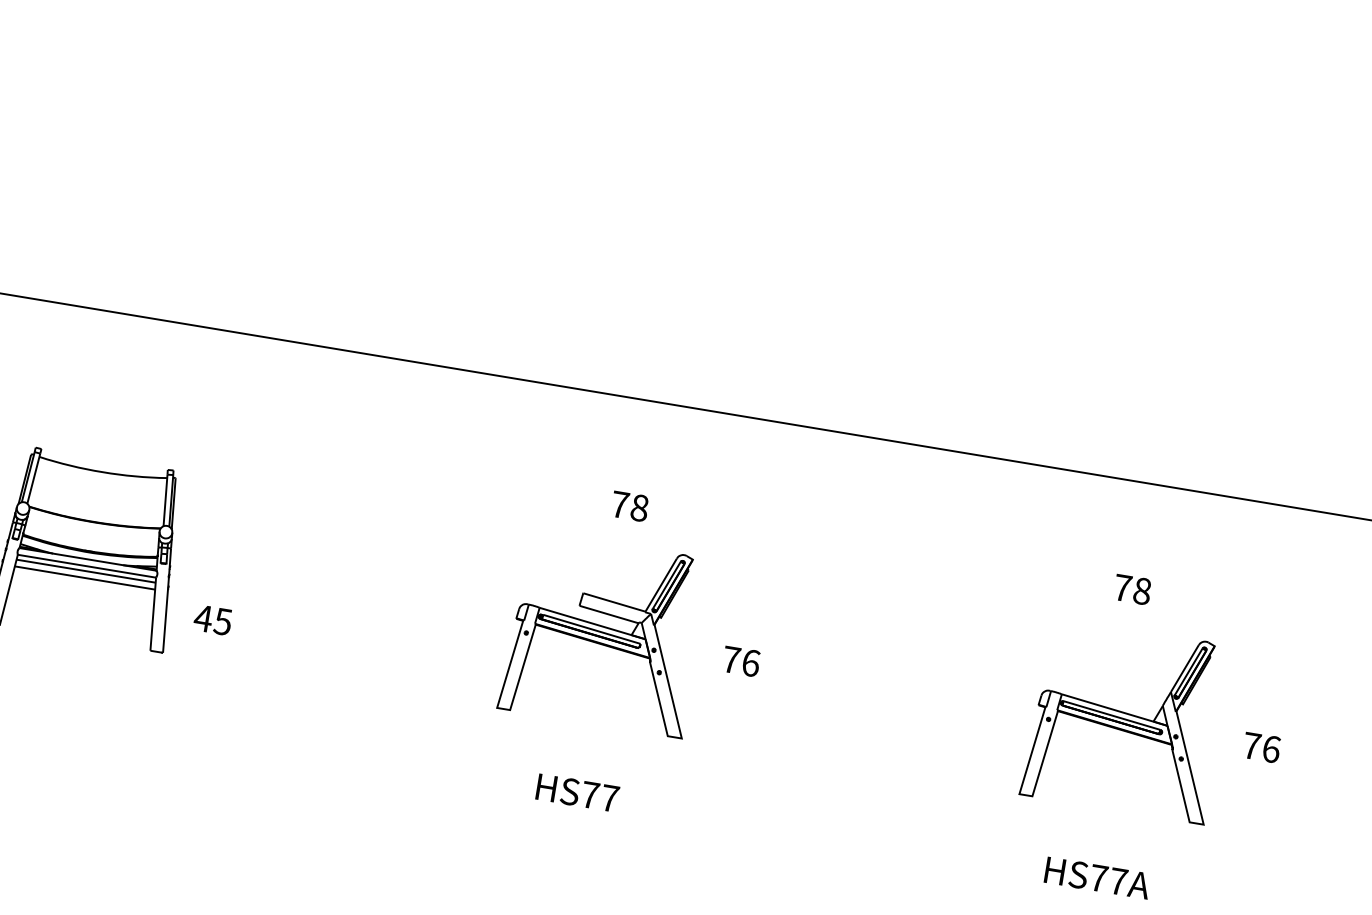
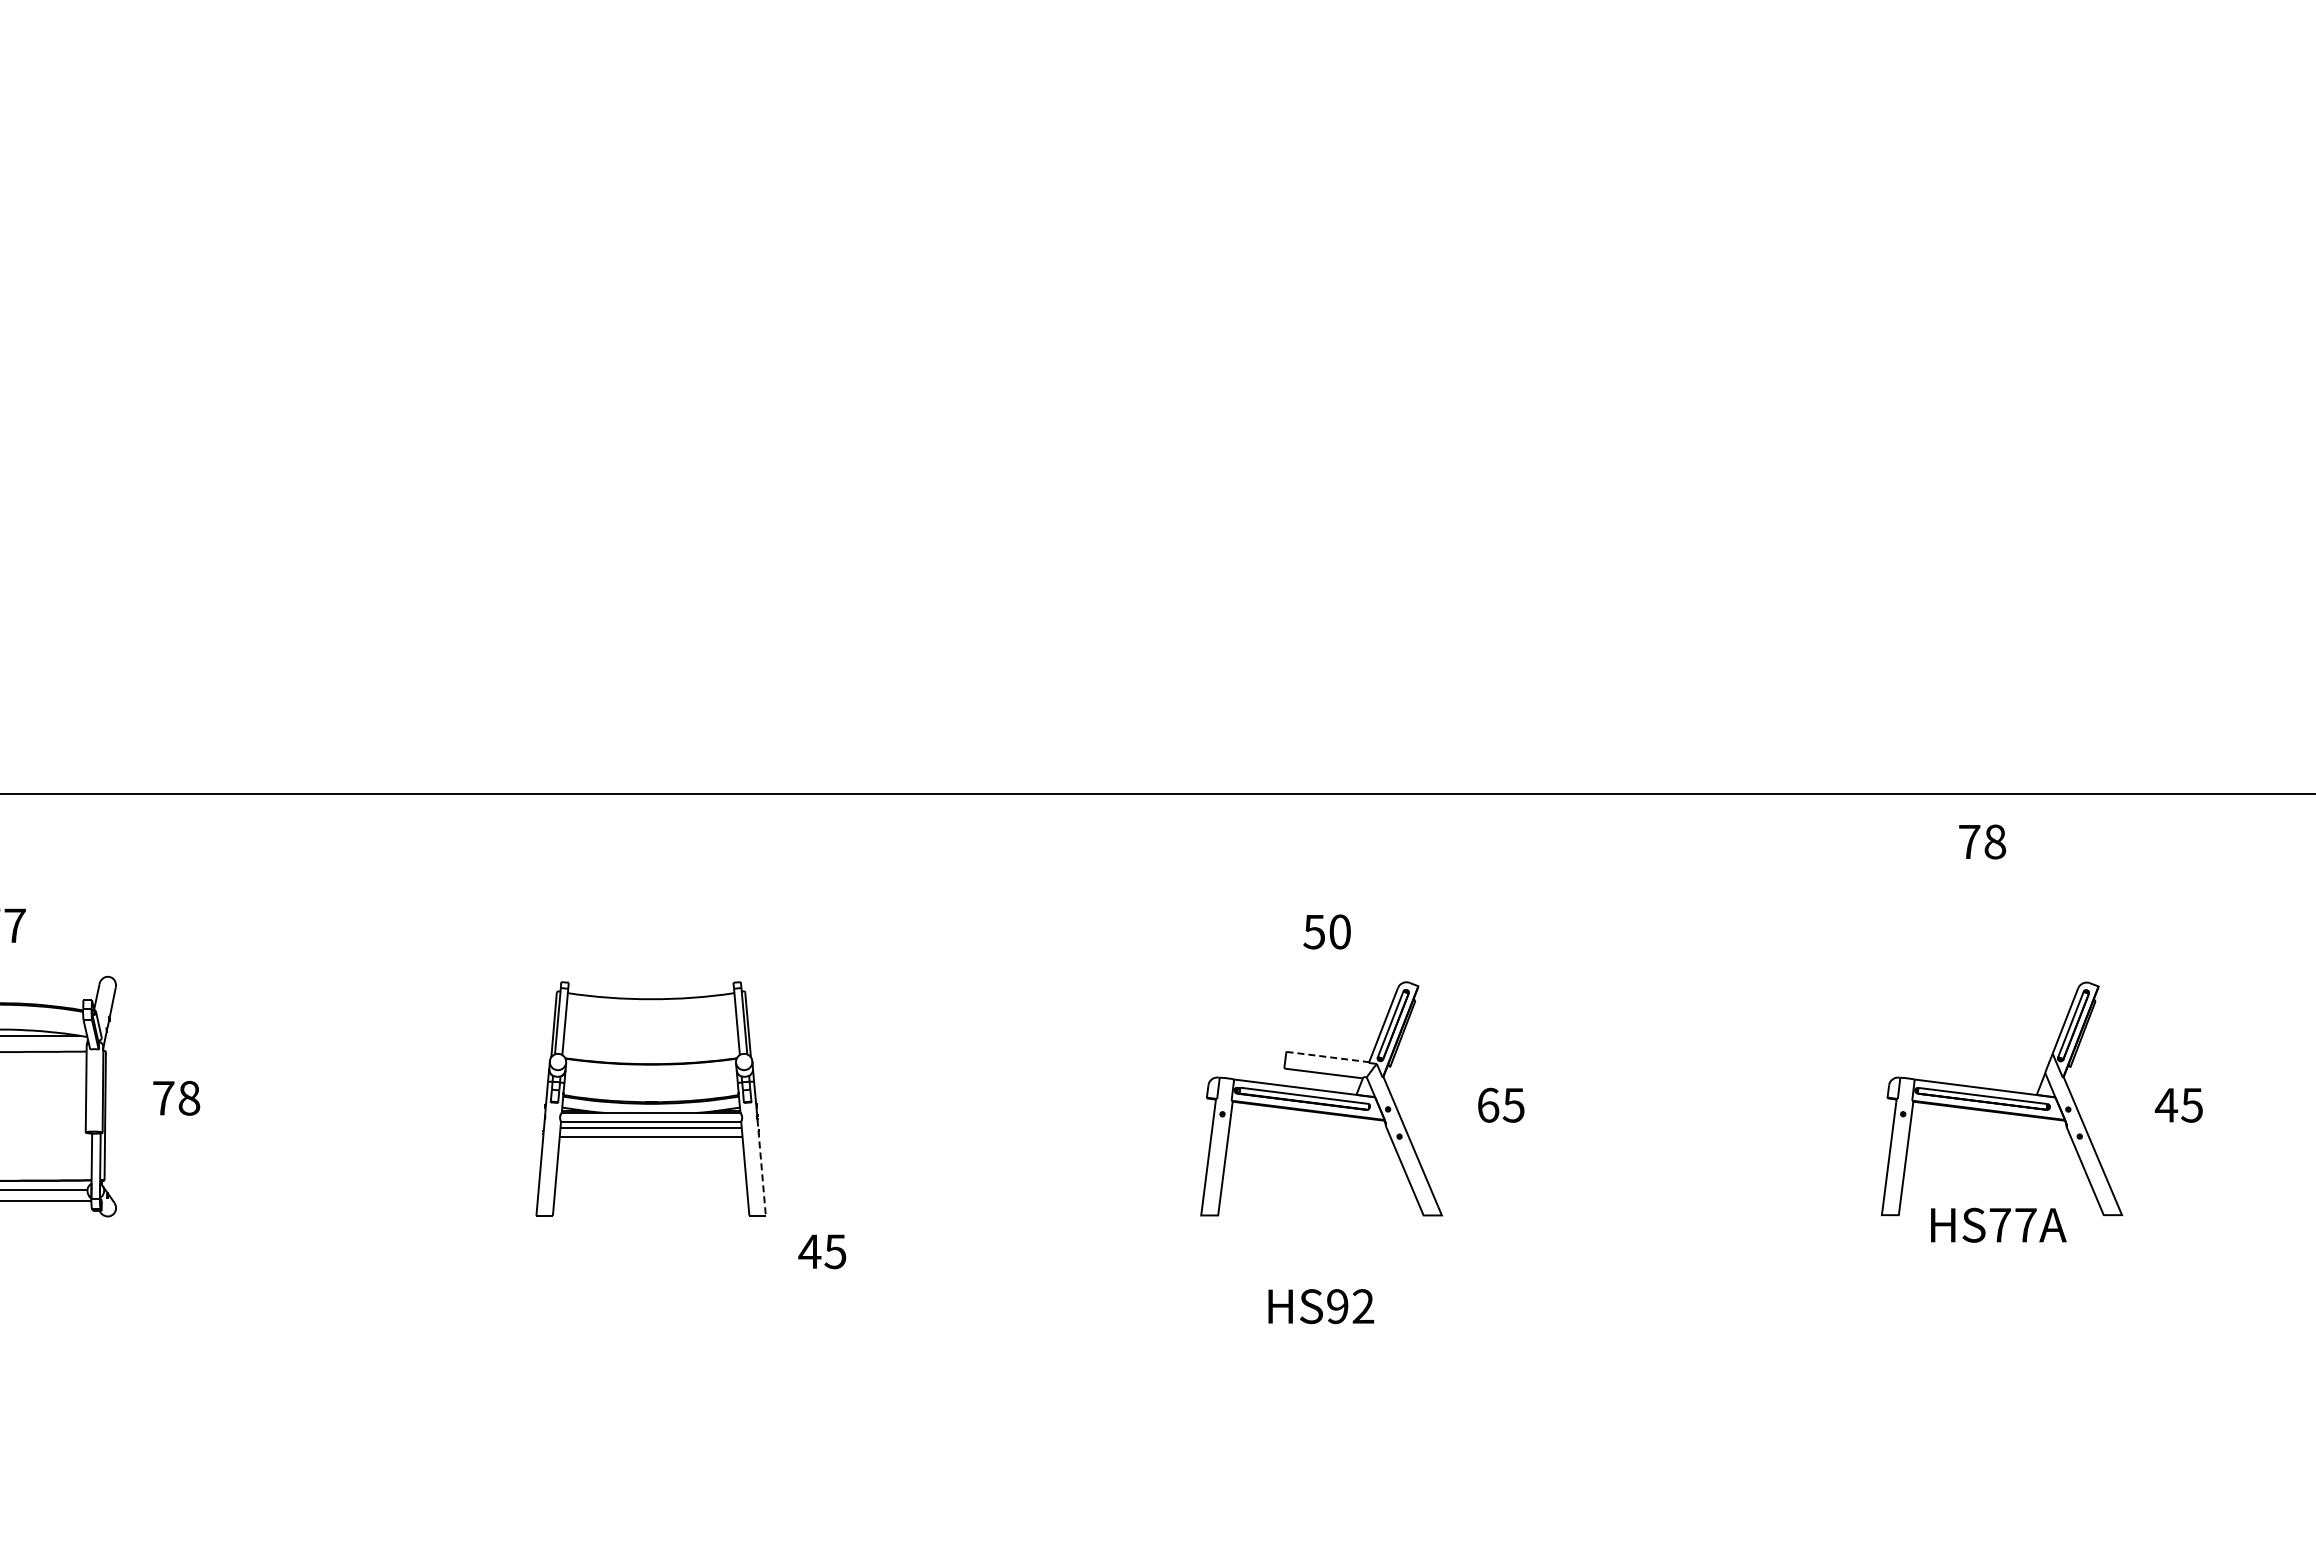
text: (629, 505) -> (1326, 931), 78 -> 50
text: (1132, 589) -> (1982, 841), moved
line: (614, 602) -> (1327, 1057), solid -> dashed
line: (165, 616) -> (761, 1168), solid -> dashed
text: (213, 619) -> (822, 1251), moved
text: (740, 660) -> (1500, 1104), 76 -> 65
text: (1261, 746) -> (2178, 1104), 76 -> 45
text: (600, 796) -> (1350, 1306), HS77 -> HS92
text: (1097, 877) -> (1998, 1224), moved

